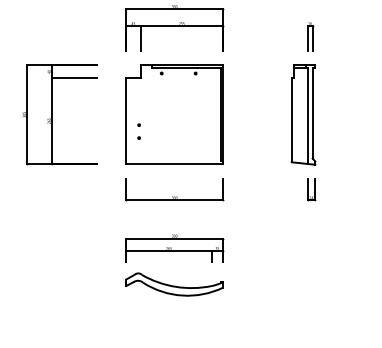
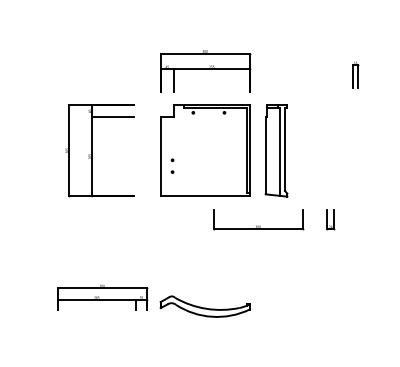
part: (310, 36) -> (355, 74), moved
part: (303, 114) -> (276, 150), moved
part: (175, 189) -> (258, 219), moved
part: (175, 248) -> (102, 297), moved

